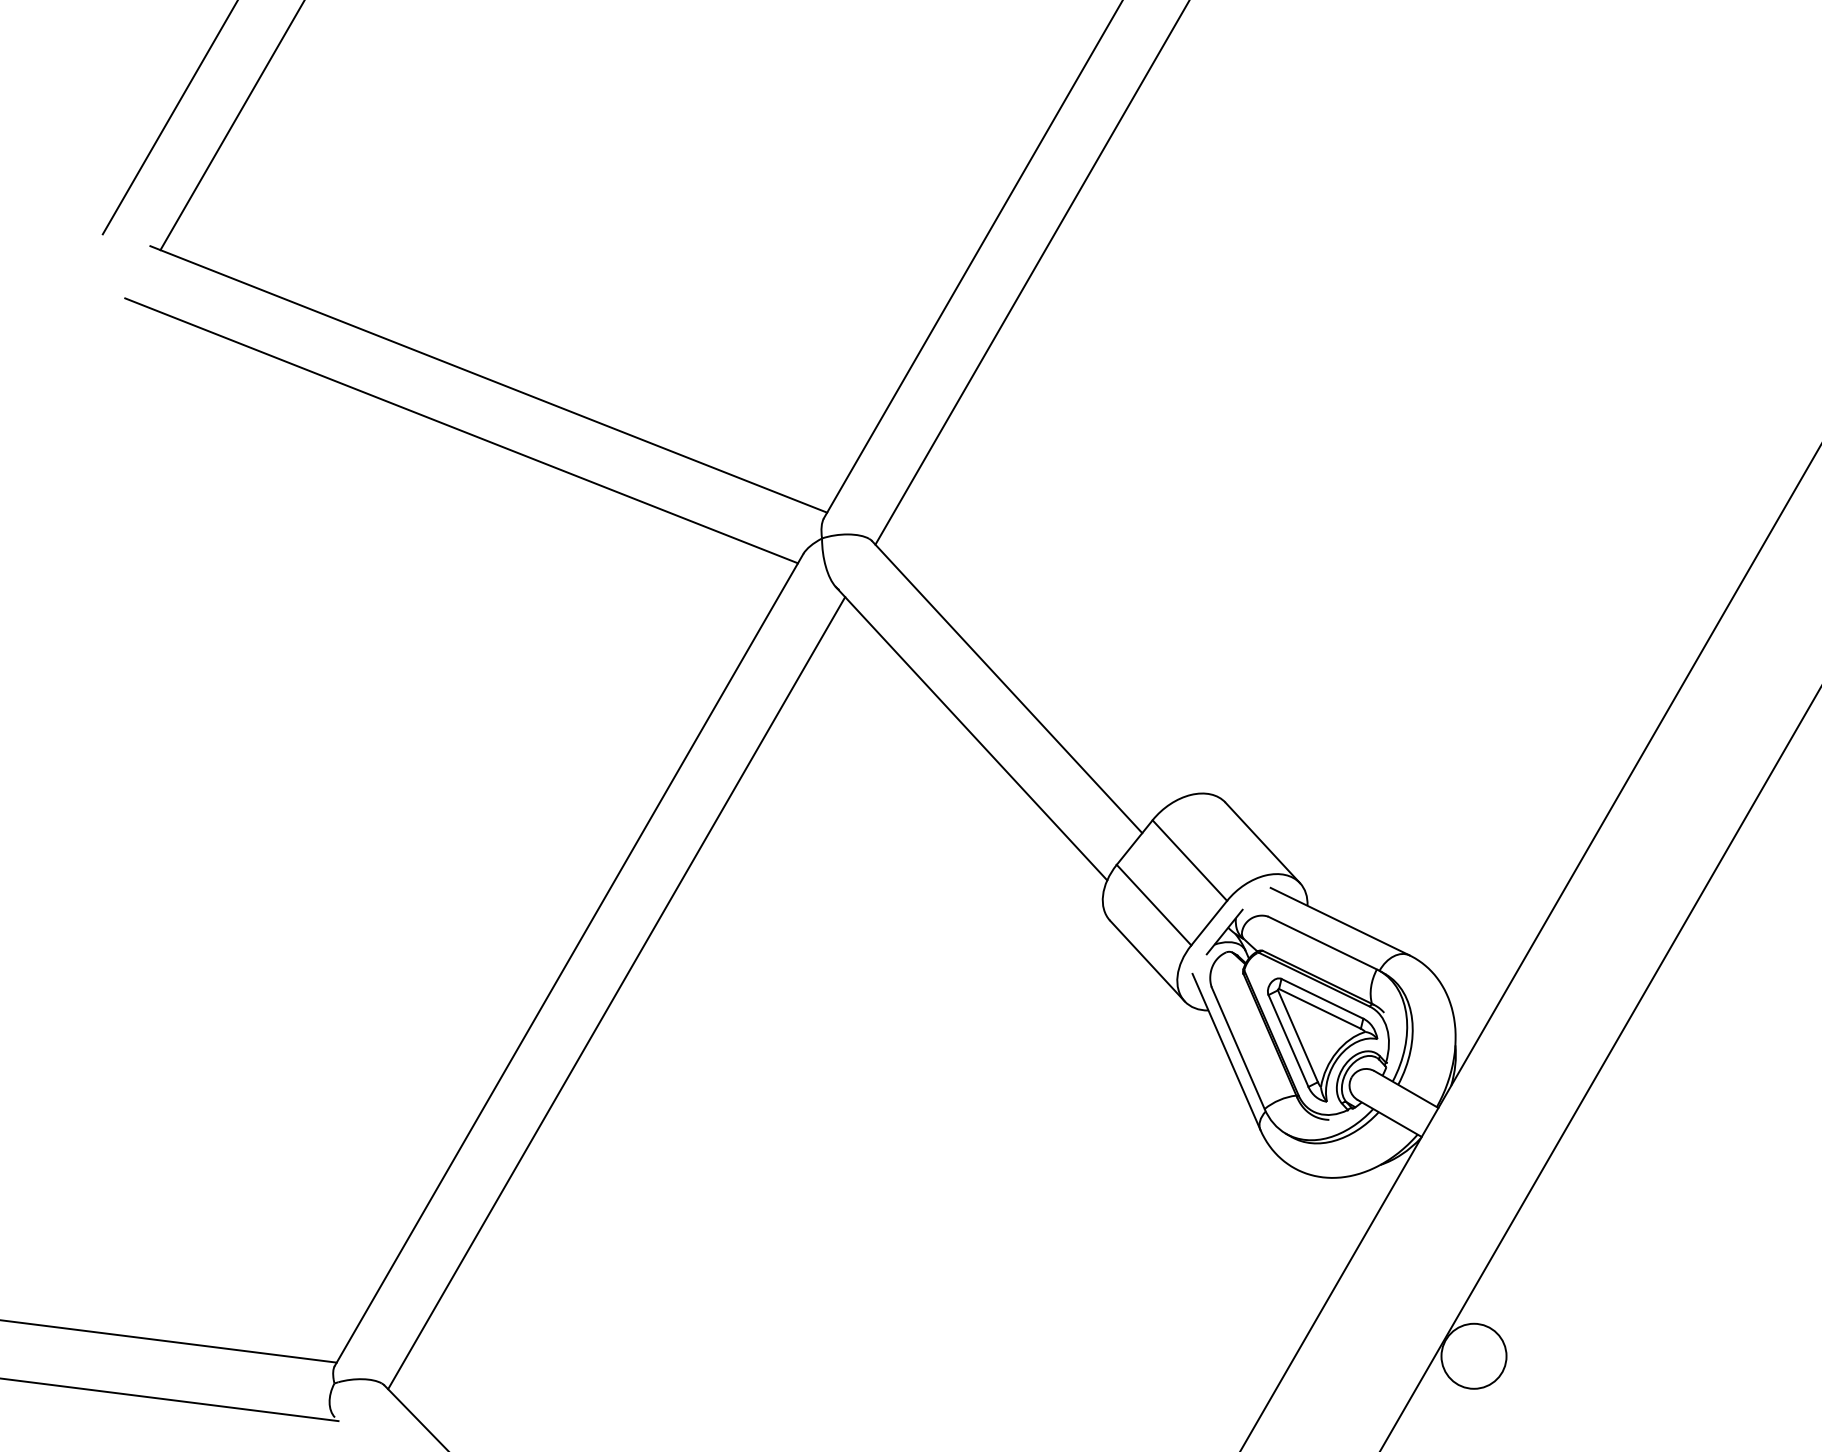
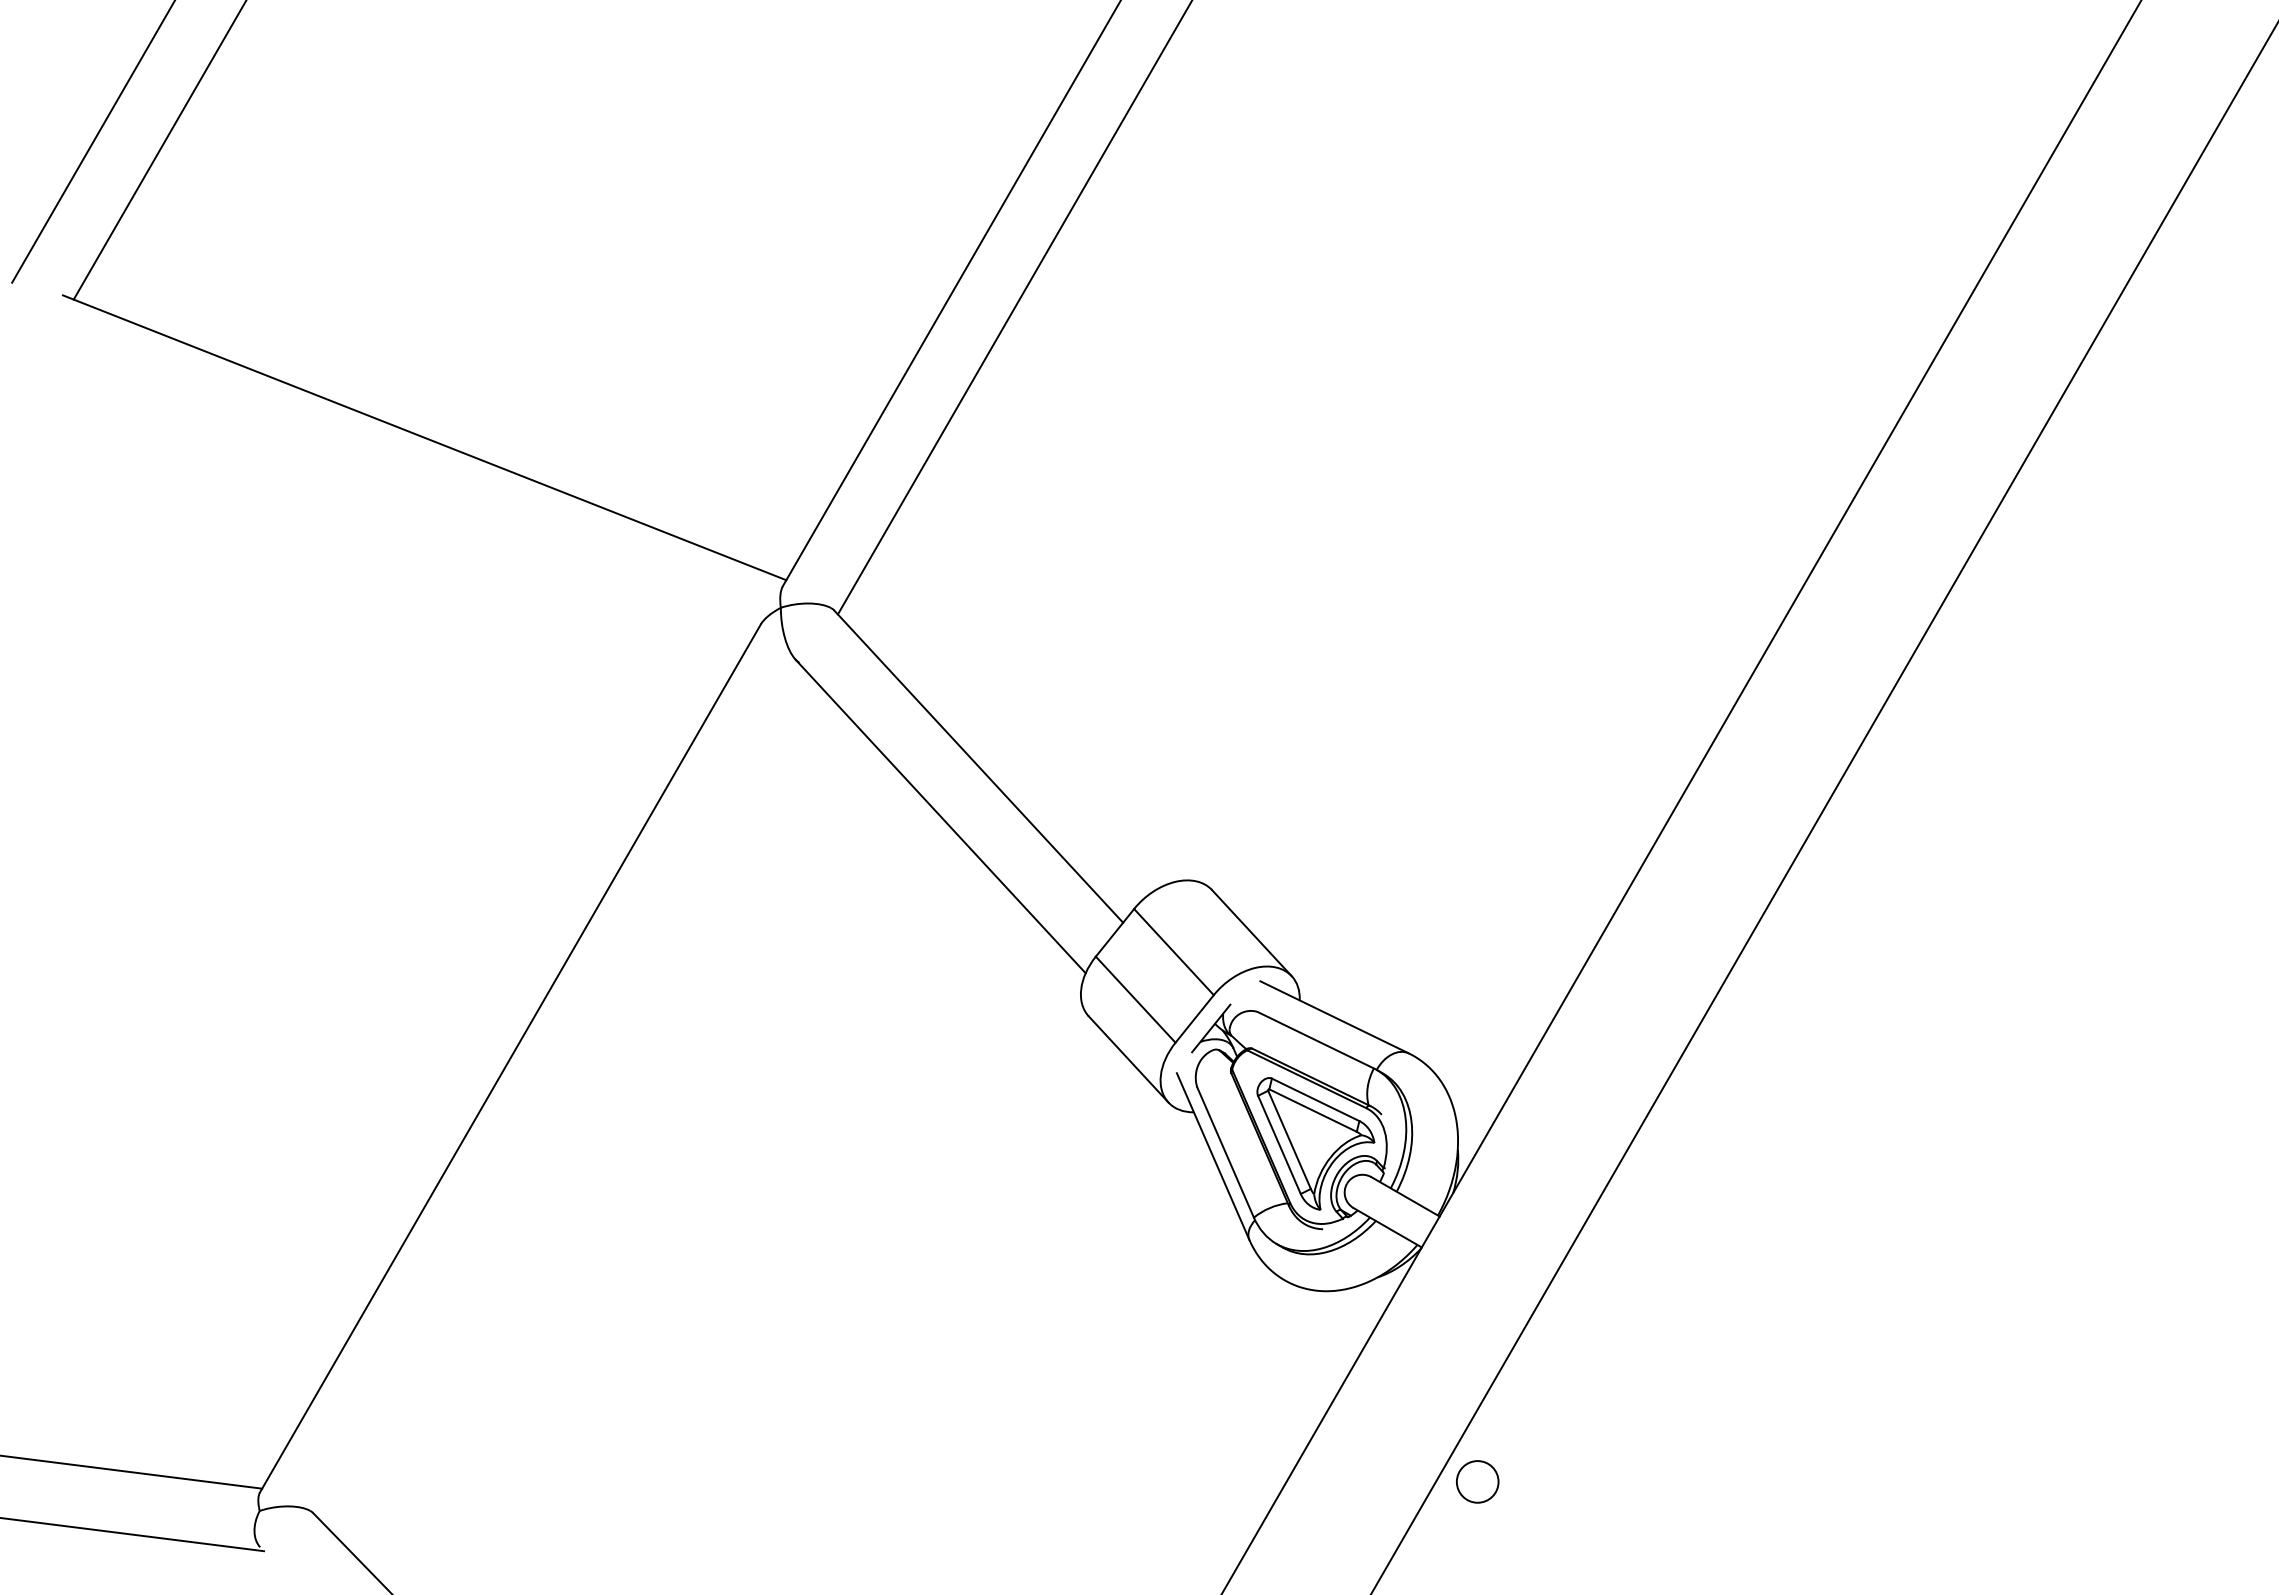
line: (461, 430) -> (395, 492), removed
line: (616, 992) -> (561, 1093), removed
circle: (1473, 1355) -> (1477, 1481), size x0.6

